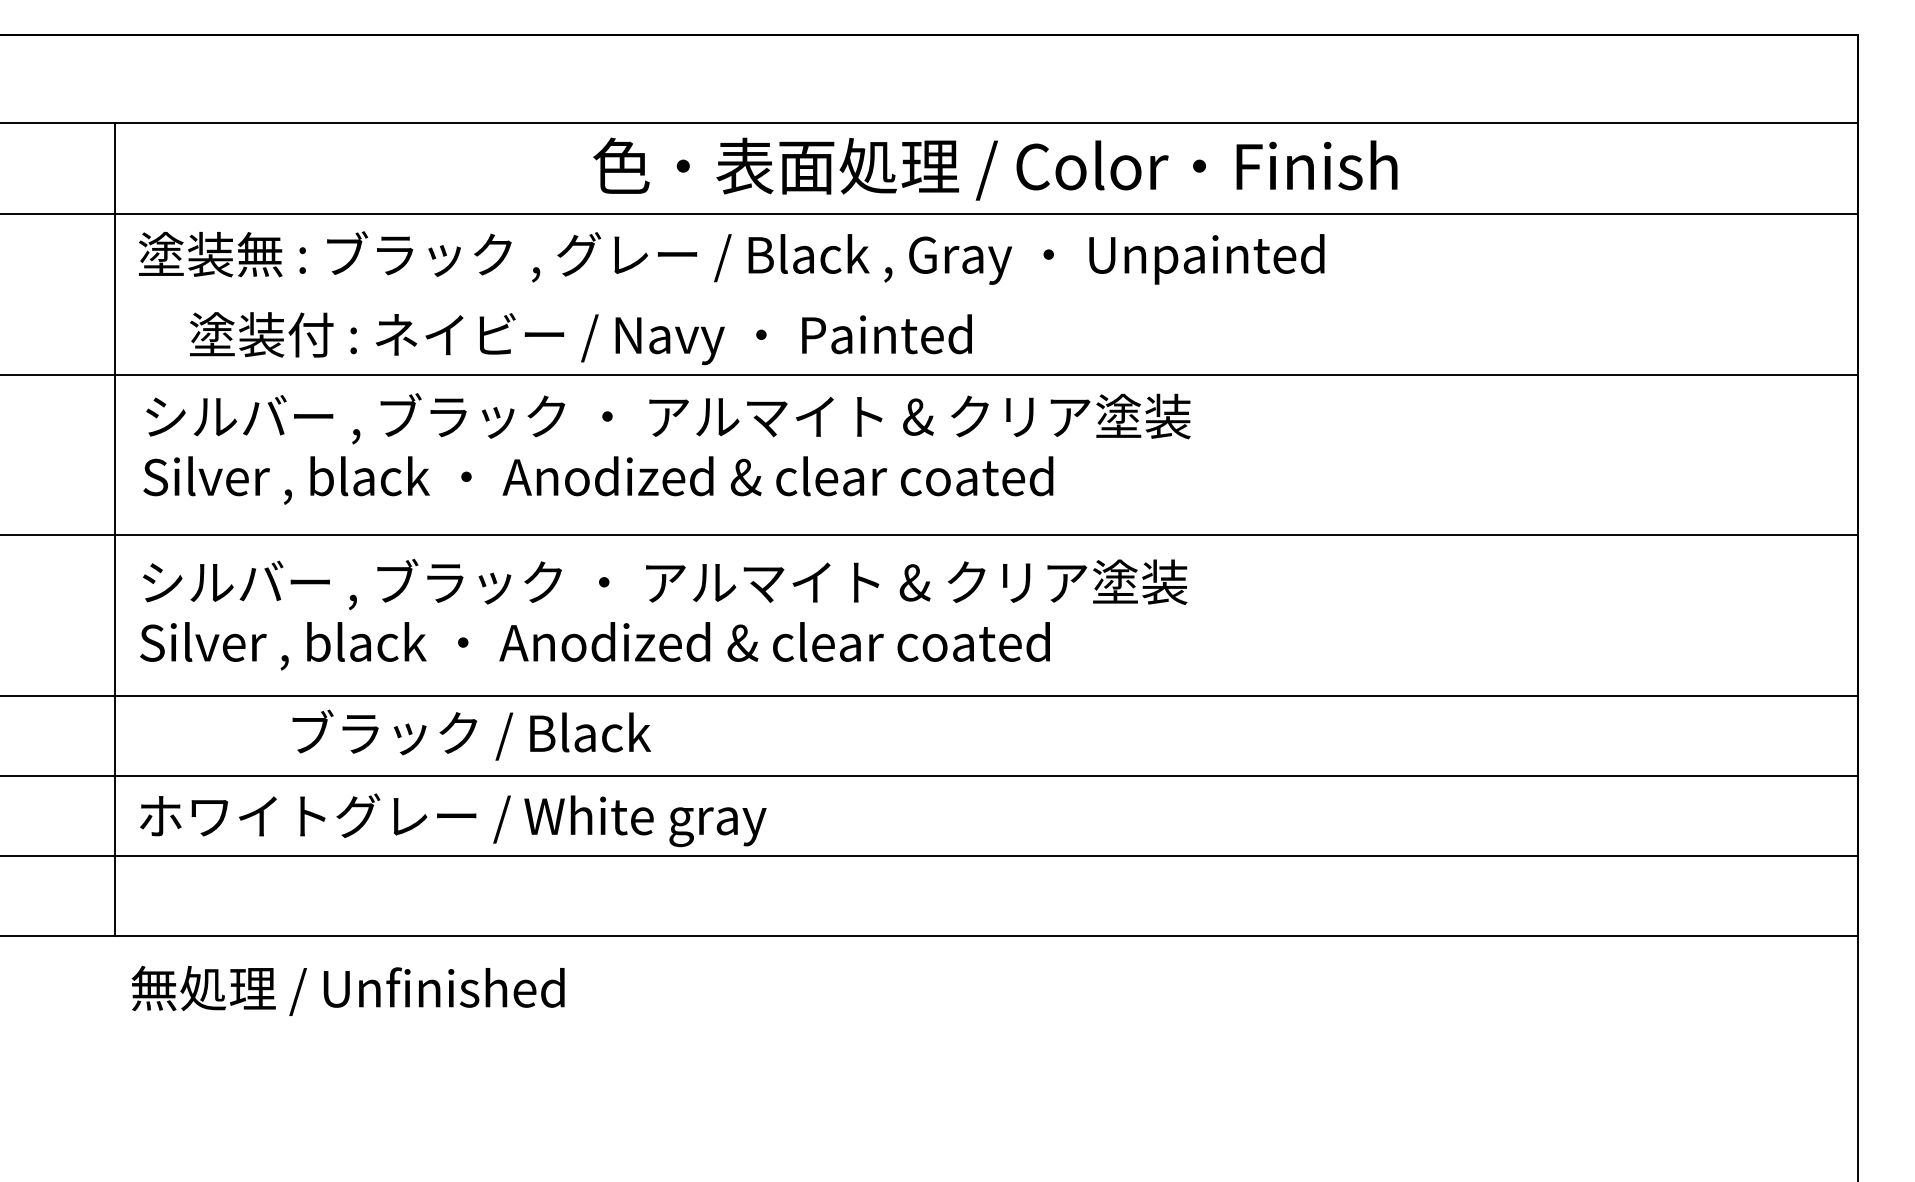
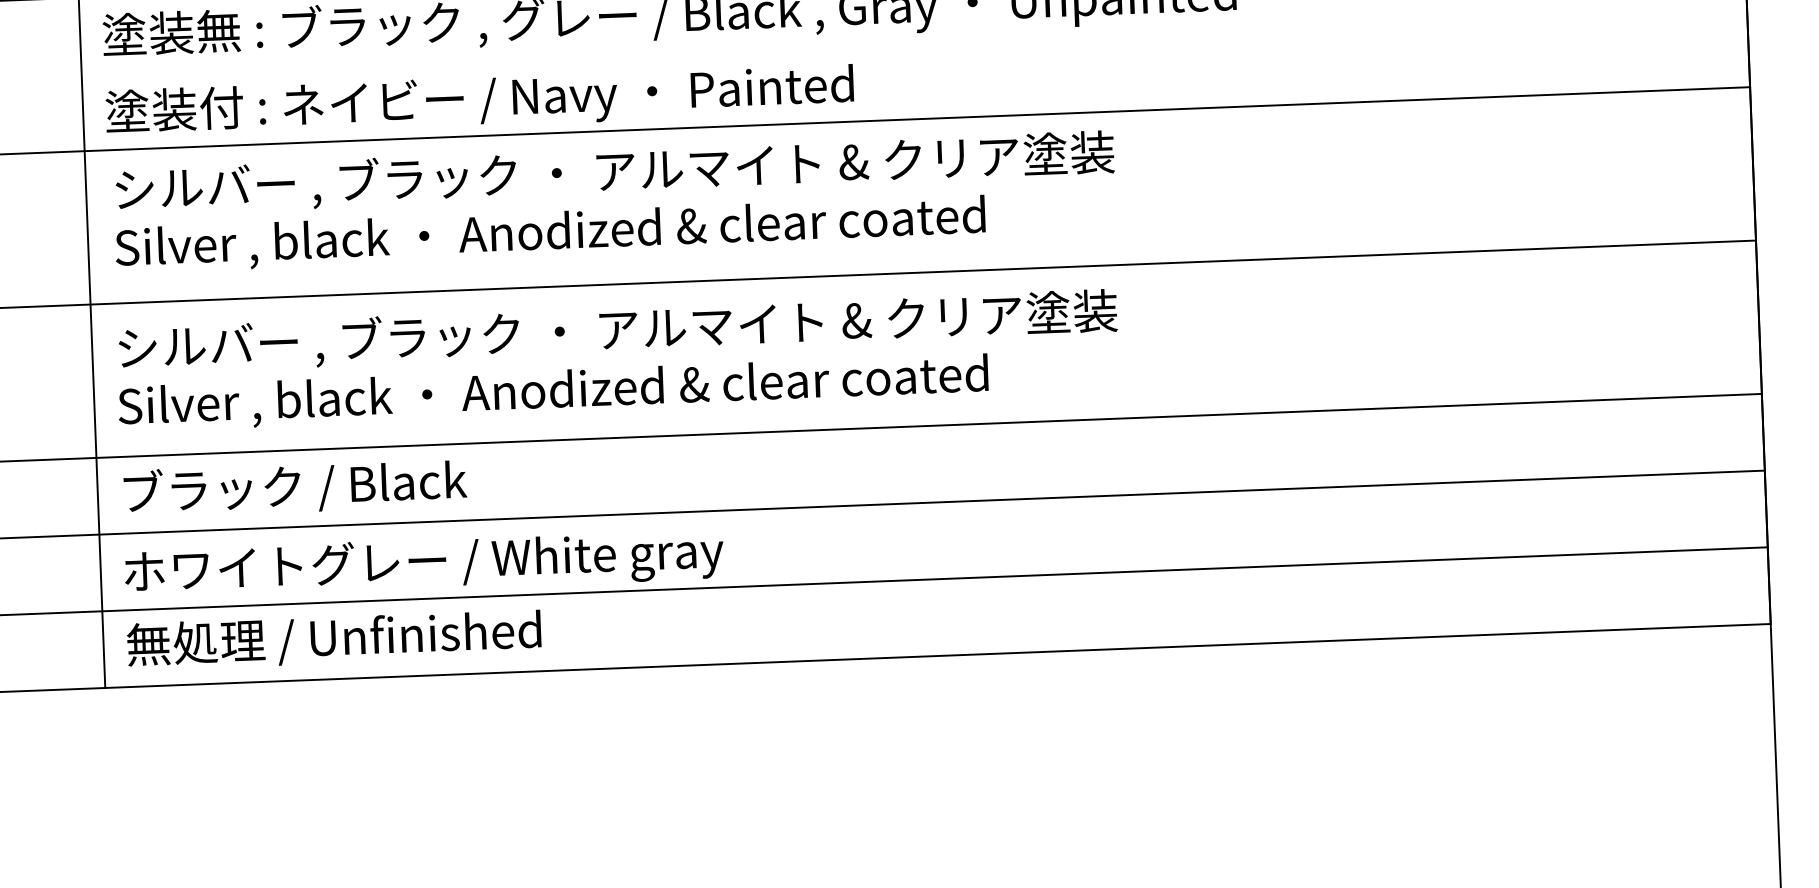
text: (580, 338) -> (479, 101), moved
text: (471, 734) -> (295, 487), moved
text: (347, 990) -> (333, 639), moved

